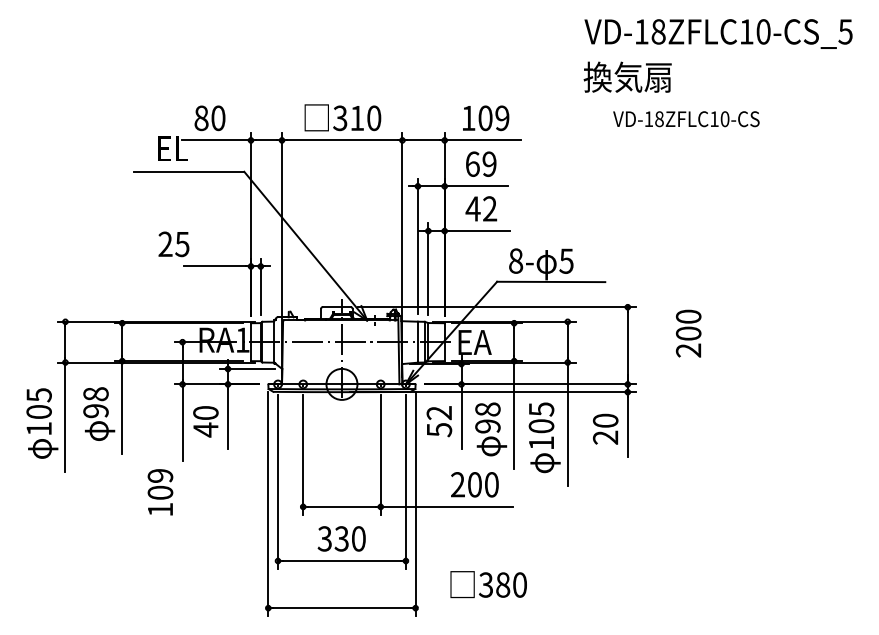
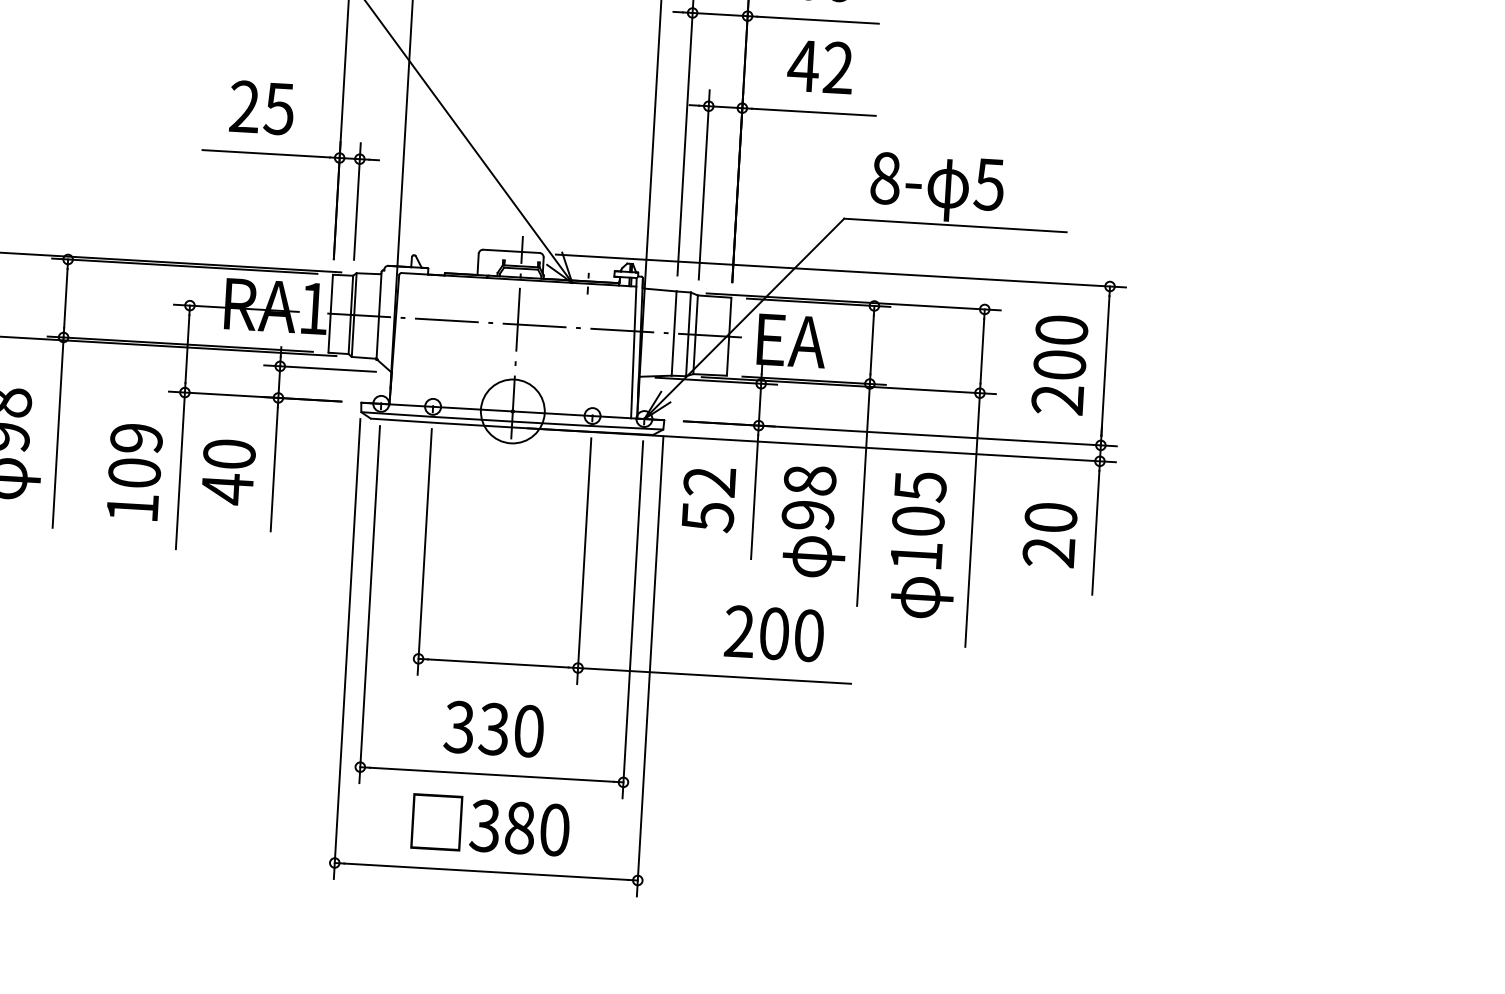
text: (173, 244) -> (261, 108), moved
text: (688, 333) -> (1059, 364), moved
text: (160, 492) -> (134, 472), moved
text: (488, 584) -> (490, 825), moved

